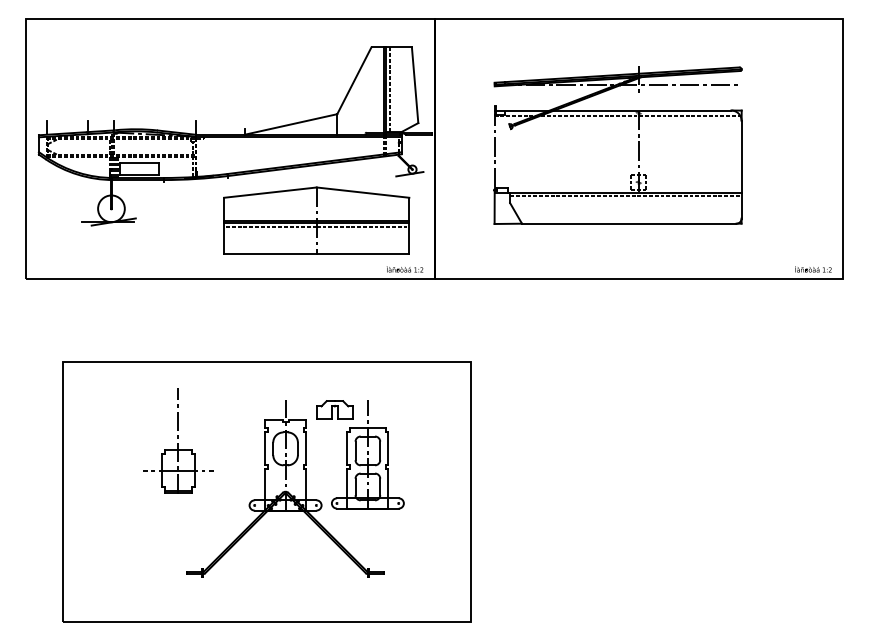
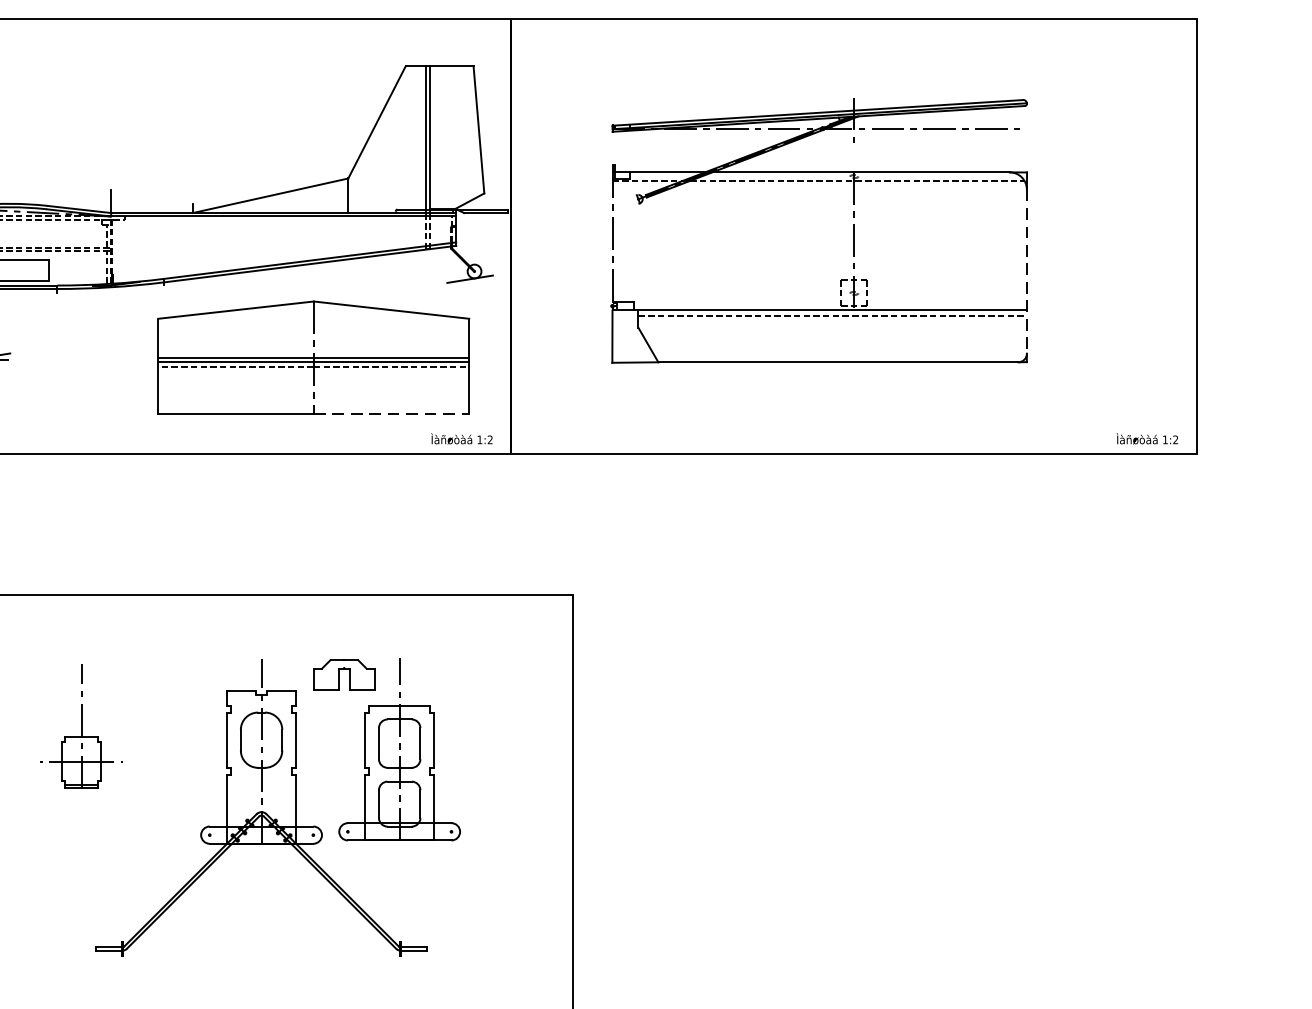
line: (389, 89) -> (435, 137), removed
line: (741, 169) -> (1026, 271), solid -> dashed
line: (363, 254) -> (392, 413), solid -> dashed
part: (178, 440) -> (81, 726), size x0.7

